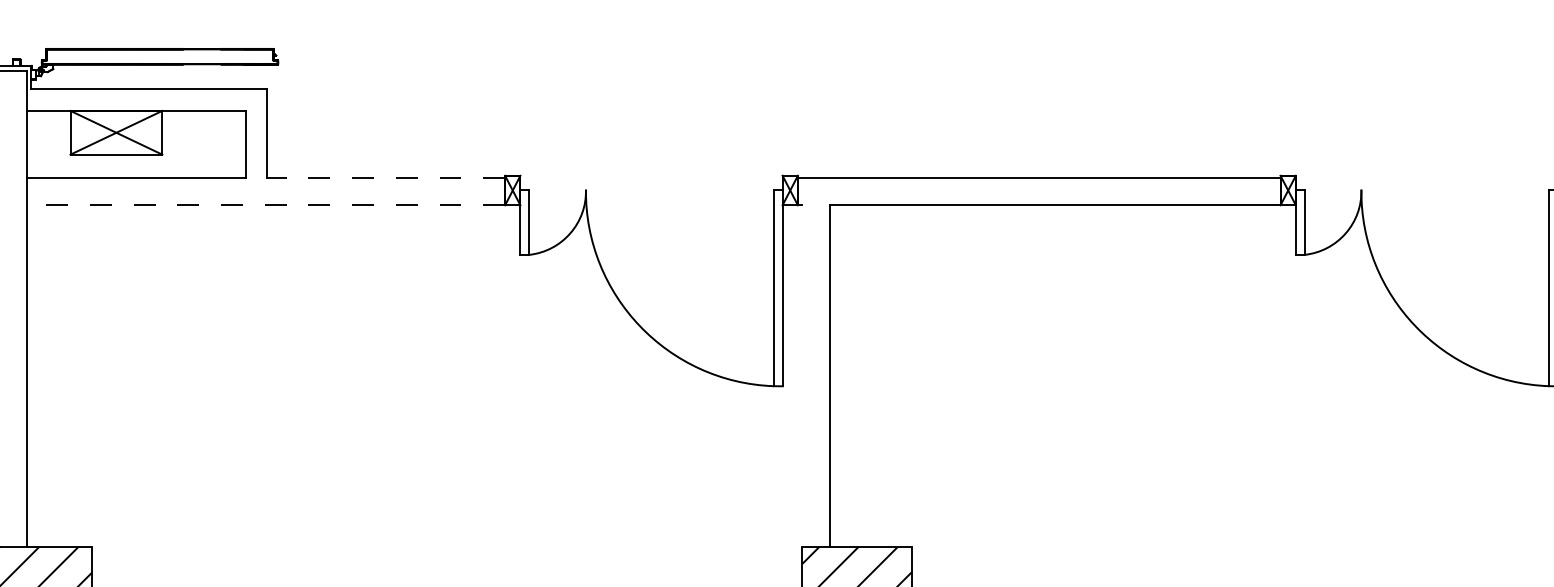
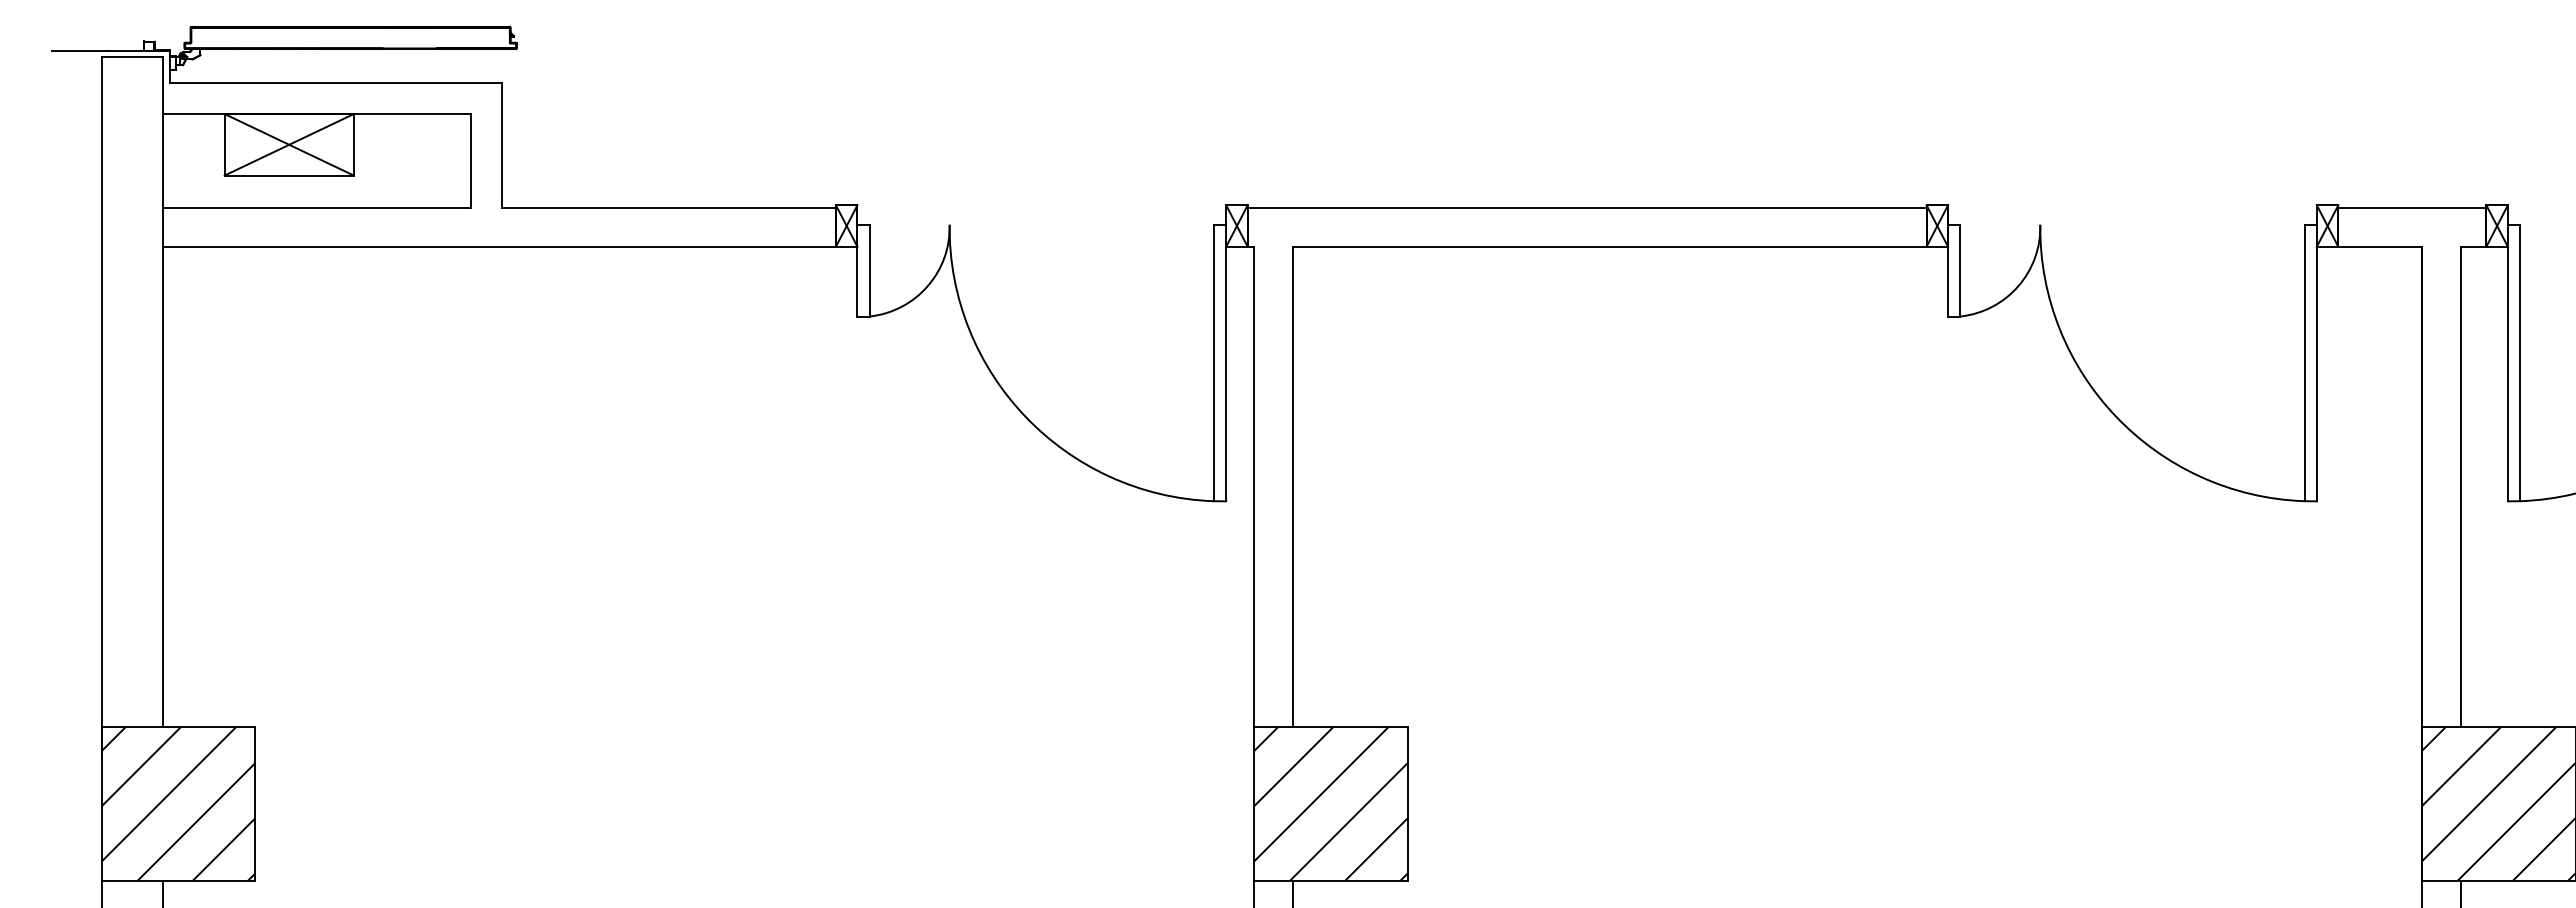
line: (386, 177) -> (668, 207), dashed -> solid
line: (265, 205) -> (499, 246), dashed -> solid
line: (802, 375) -> (1254, 486), added

